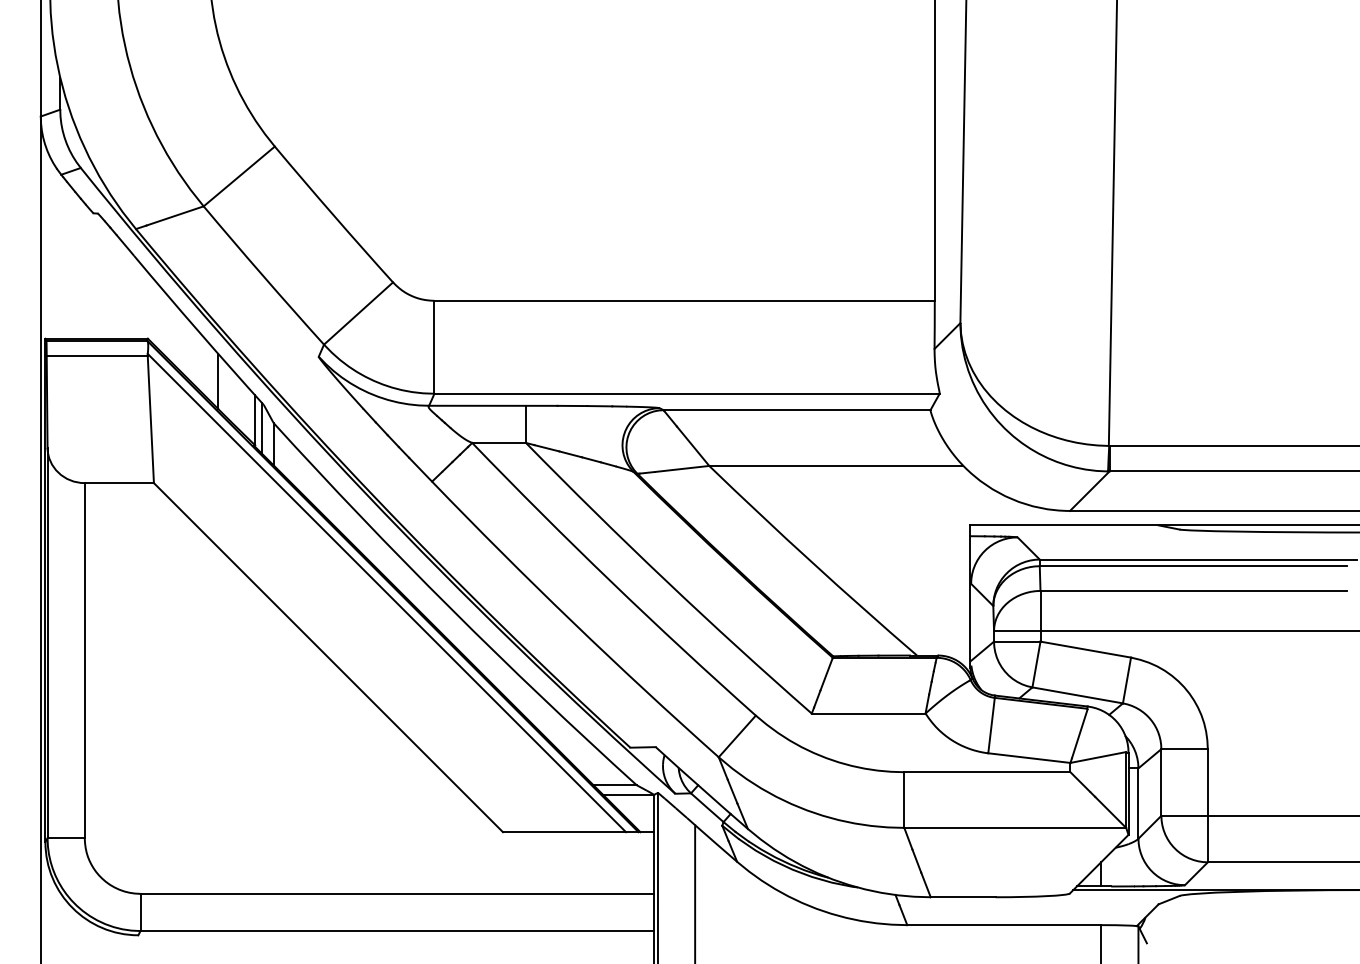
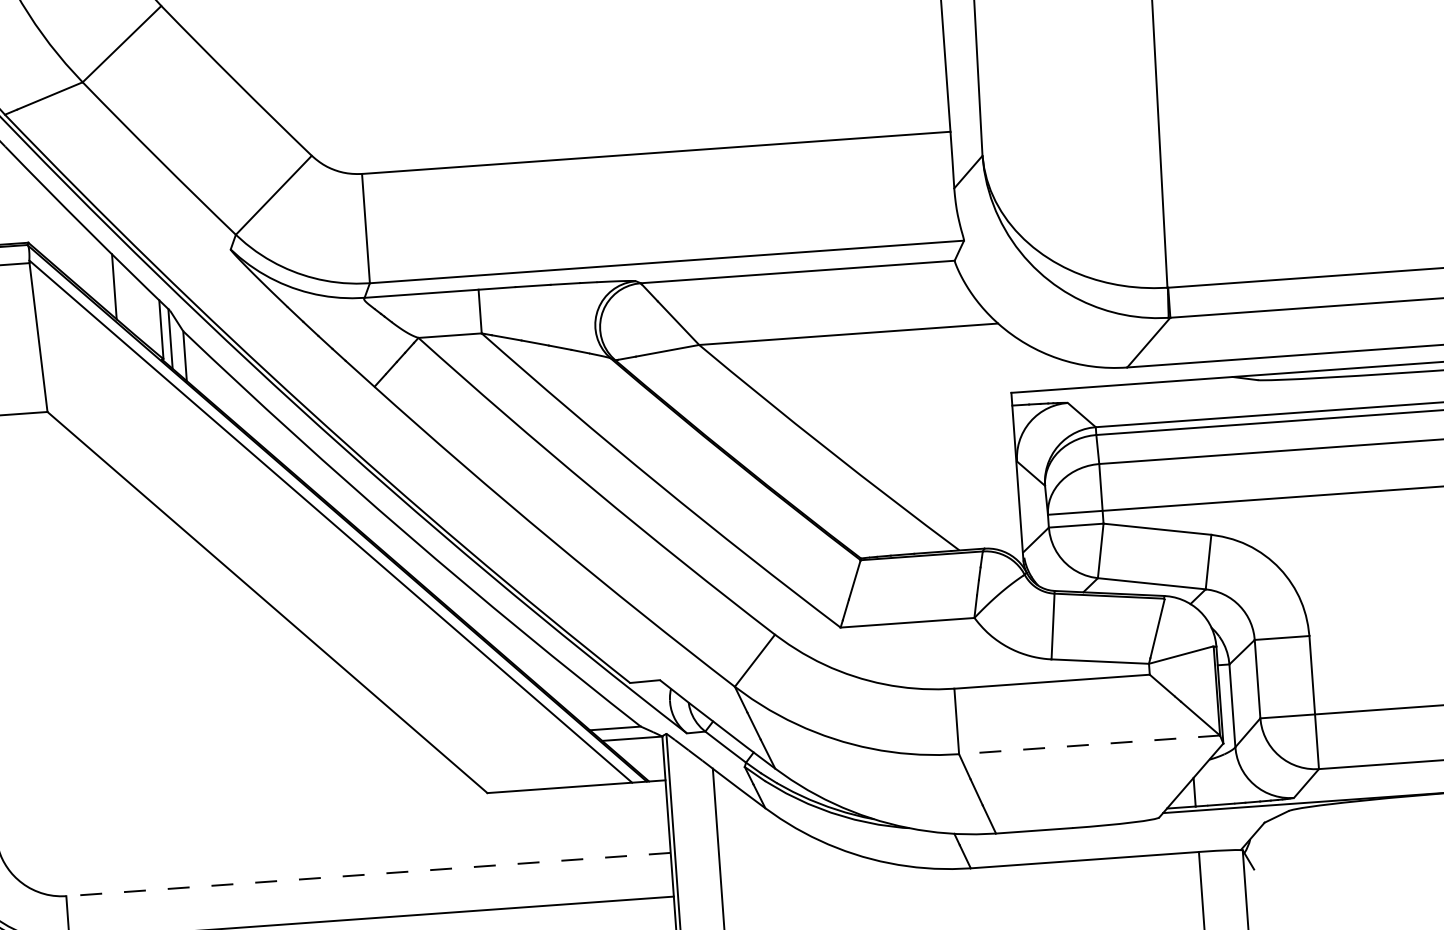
line: (1015, 827) -> (1089, 744), solid -> dashed
line: (397, 893) -> (368, 874), solid -> dashed

